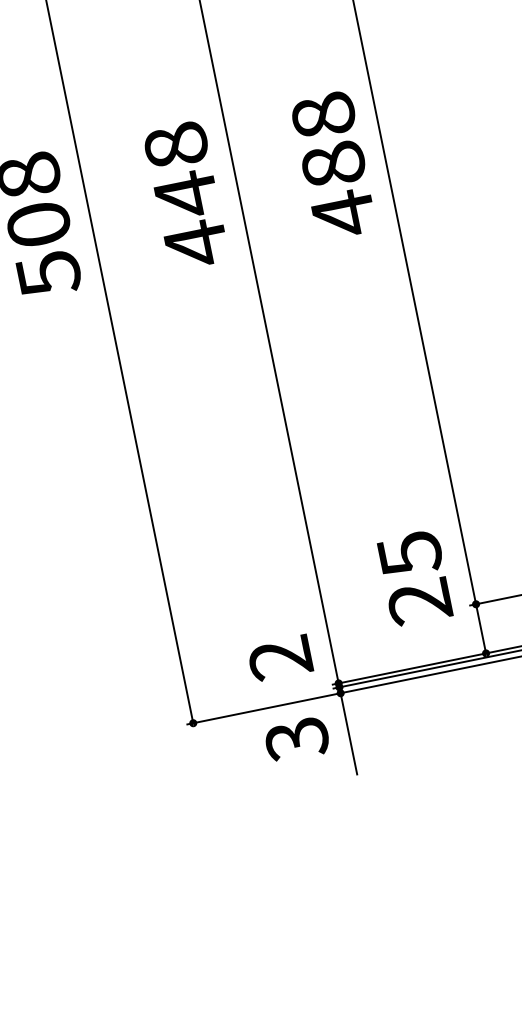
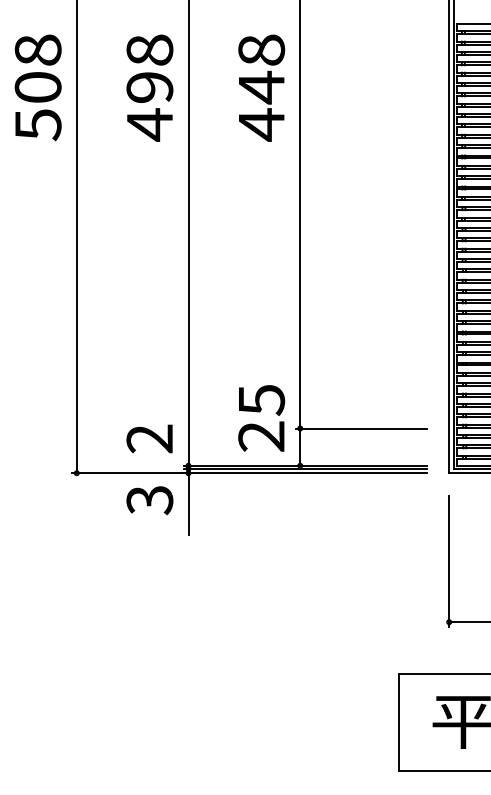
text: (333, 164) -> (261, 87), 488 -> 448
text: (185, 194) -> (149, 87), 448 -> 498
text: (414, 578) -> (261, 418), moved

